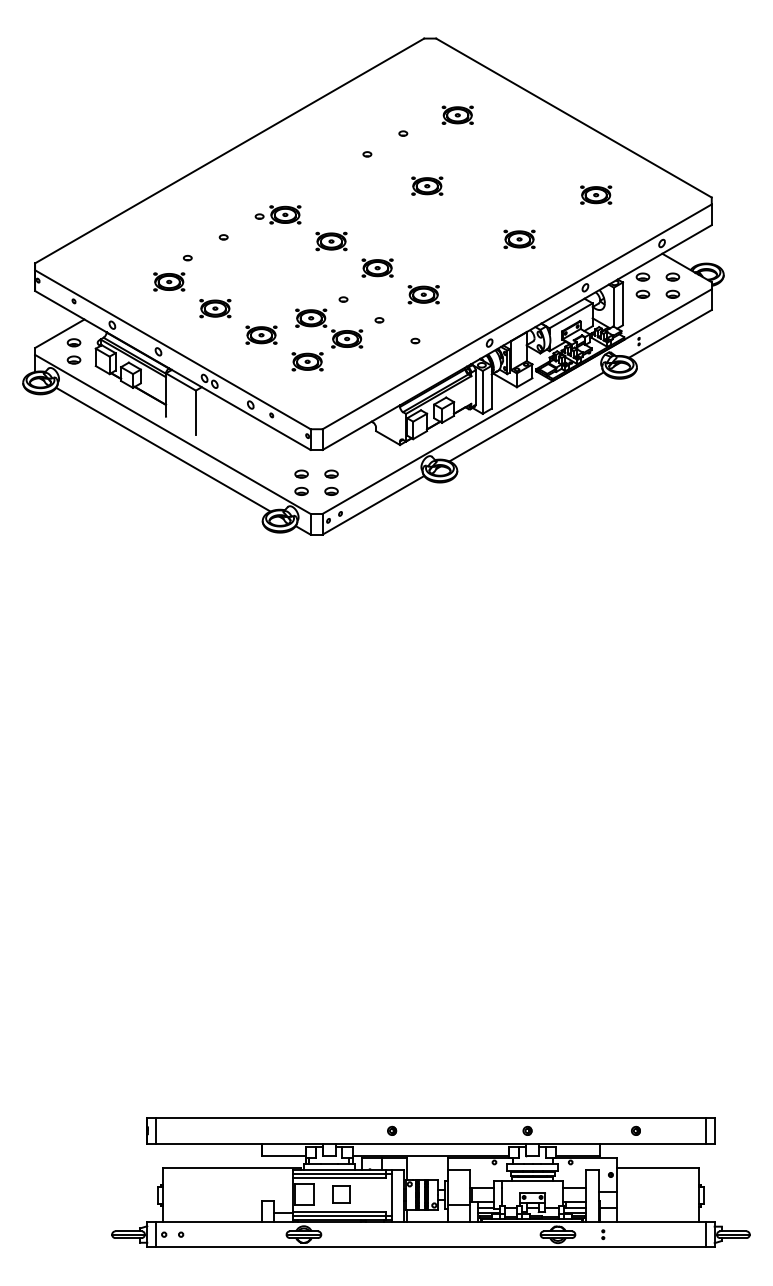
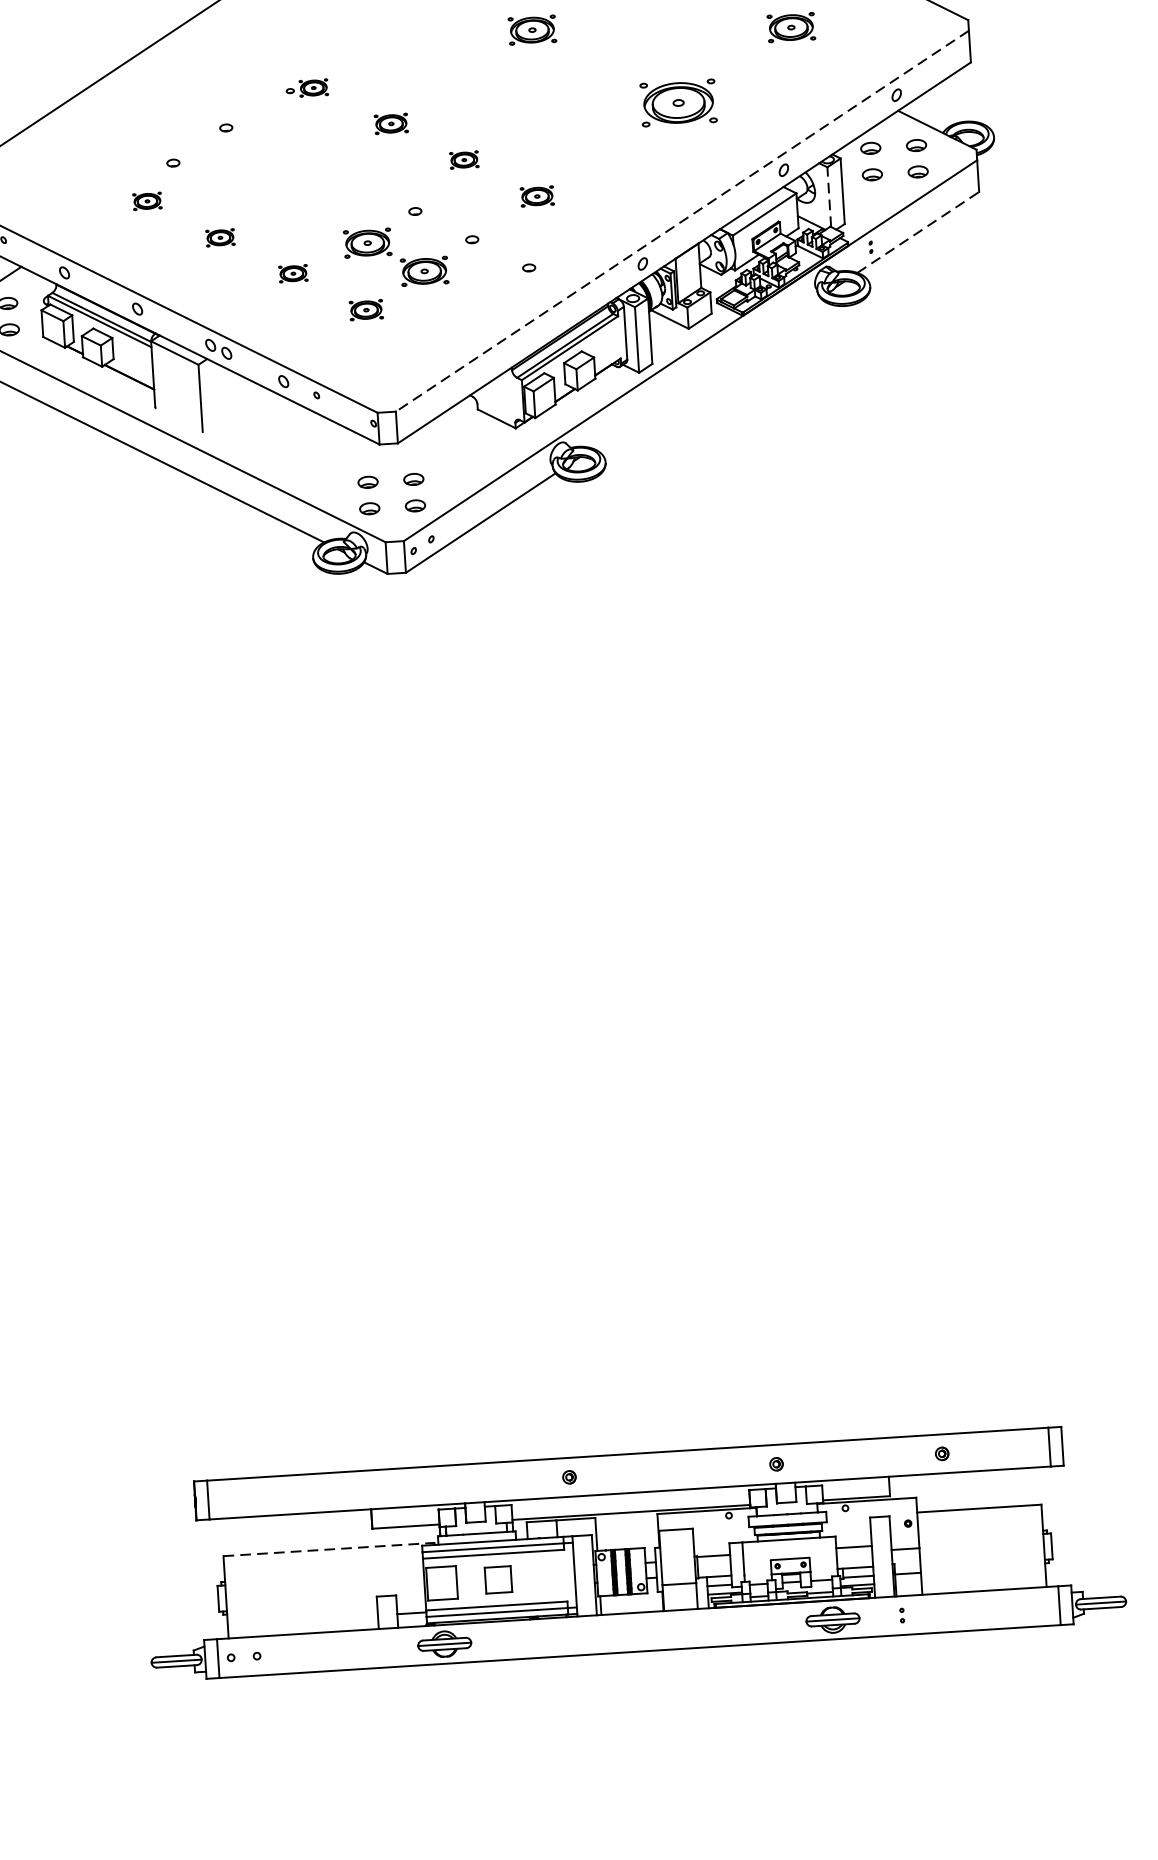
part: (277, 214) -> (306, 87), size x0.6
part: (519, 238) -> (678, 101), size x1.6
part: (331, 241) -> (391, 123), size x0.7
part: (377, 267) -> (464, 159), size x0.6
part: (169, 281) -> (147, 200), size x0.6
part: (423, 294) -> (537, 196), size x0.7
line: (613, 307) -> (828, 197), solid -> dashed
part: (215, 308) -> (220, 237), size x0.6
line: (517, 316) -> (682, 220), solid -> dashed
line: (670, 333) -> (918, 231), solid -> dashed
part: (261, 334) -> (293, 272), size x0.6
part: (307, 361) -> (366, 309), size x0.7
line: (526, 416) -> (706, 372), removed
line: (232, 1168) -> (329, 1550), solid -> dashed

